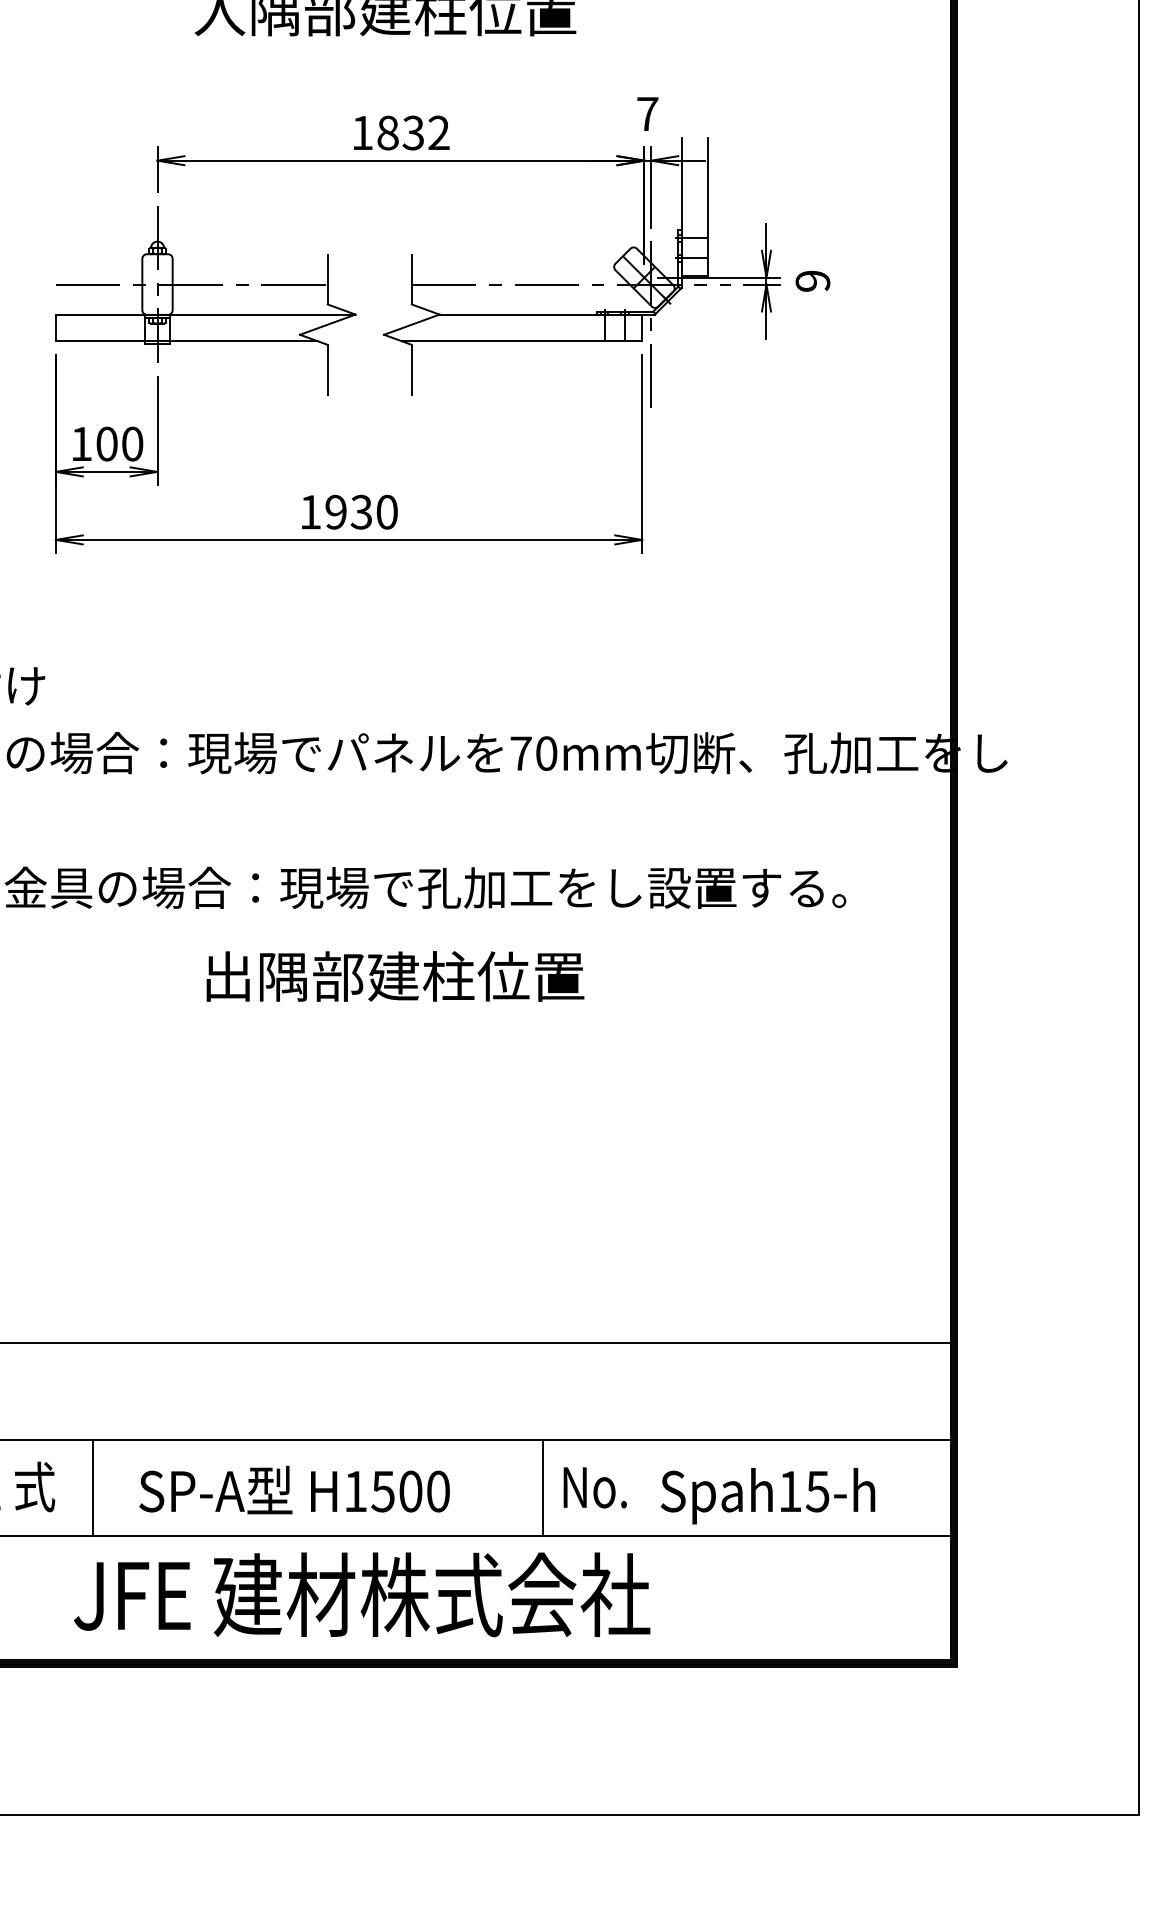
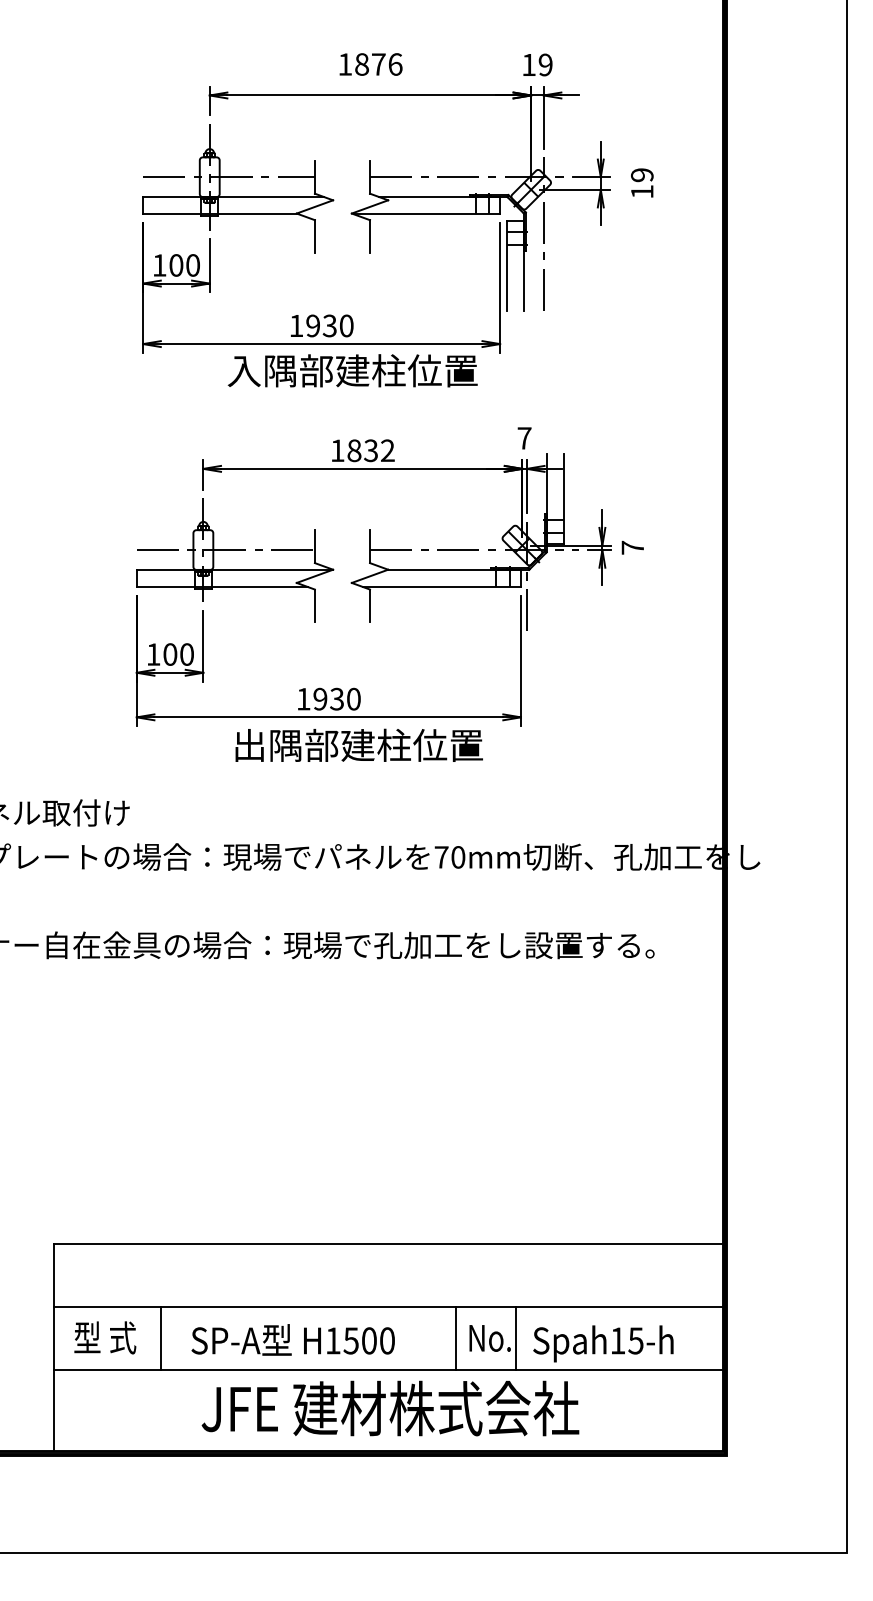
text: (812, 280) -> (632, 547), 9 -> 7
text: (394, 975) -> (358, 744), moved
line: (633, 1487) -> (515, 1338), added
text: (362, 1594) -> (390, 1408), moved

